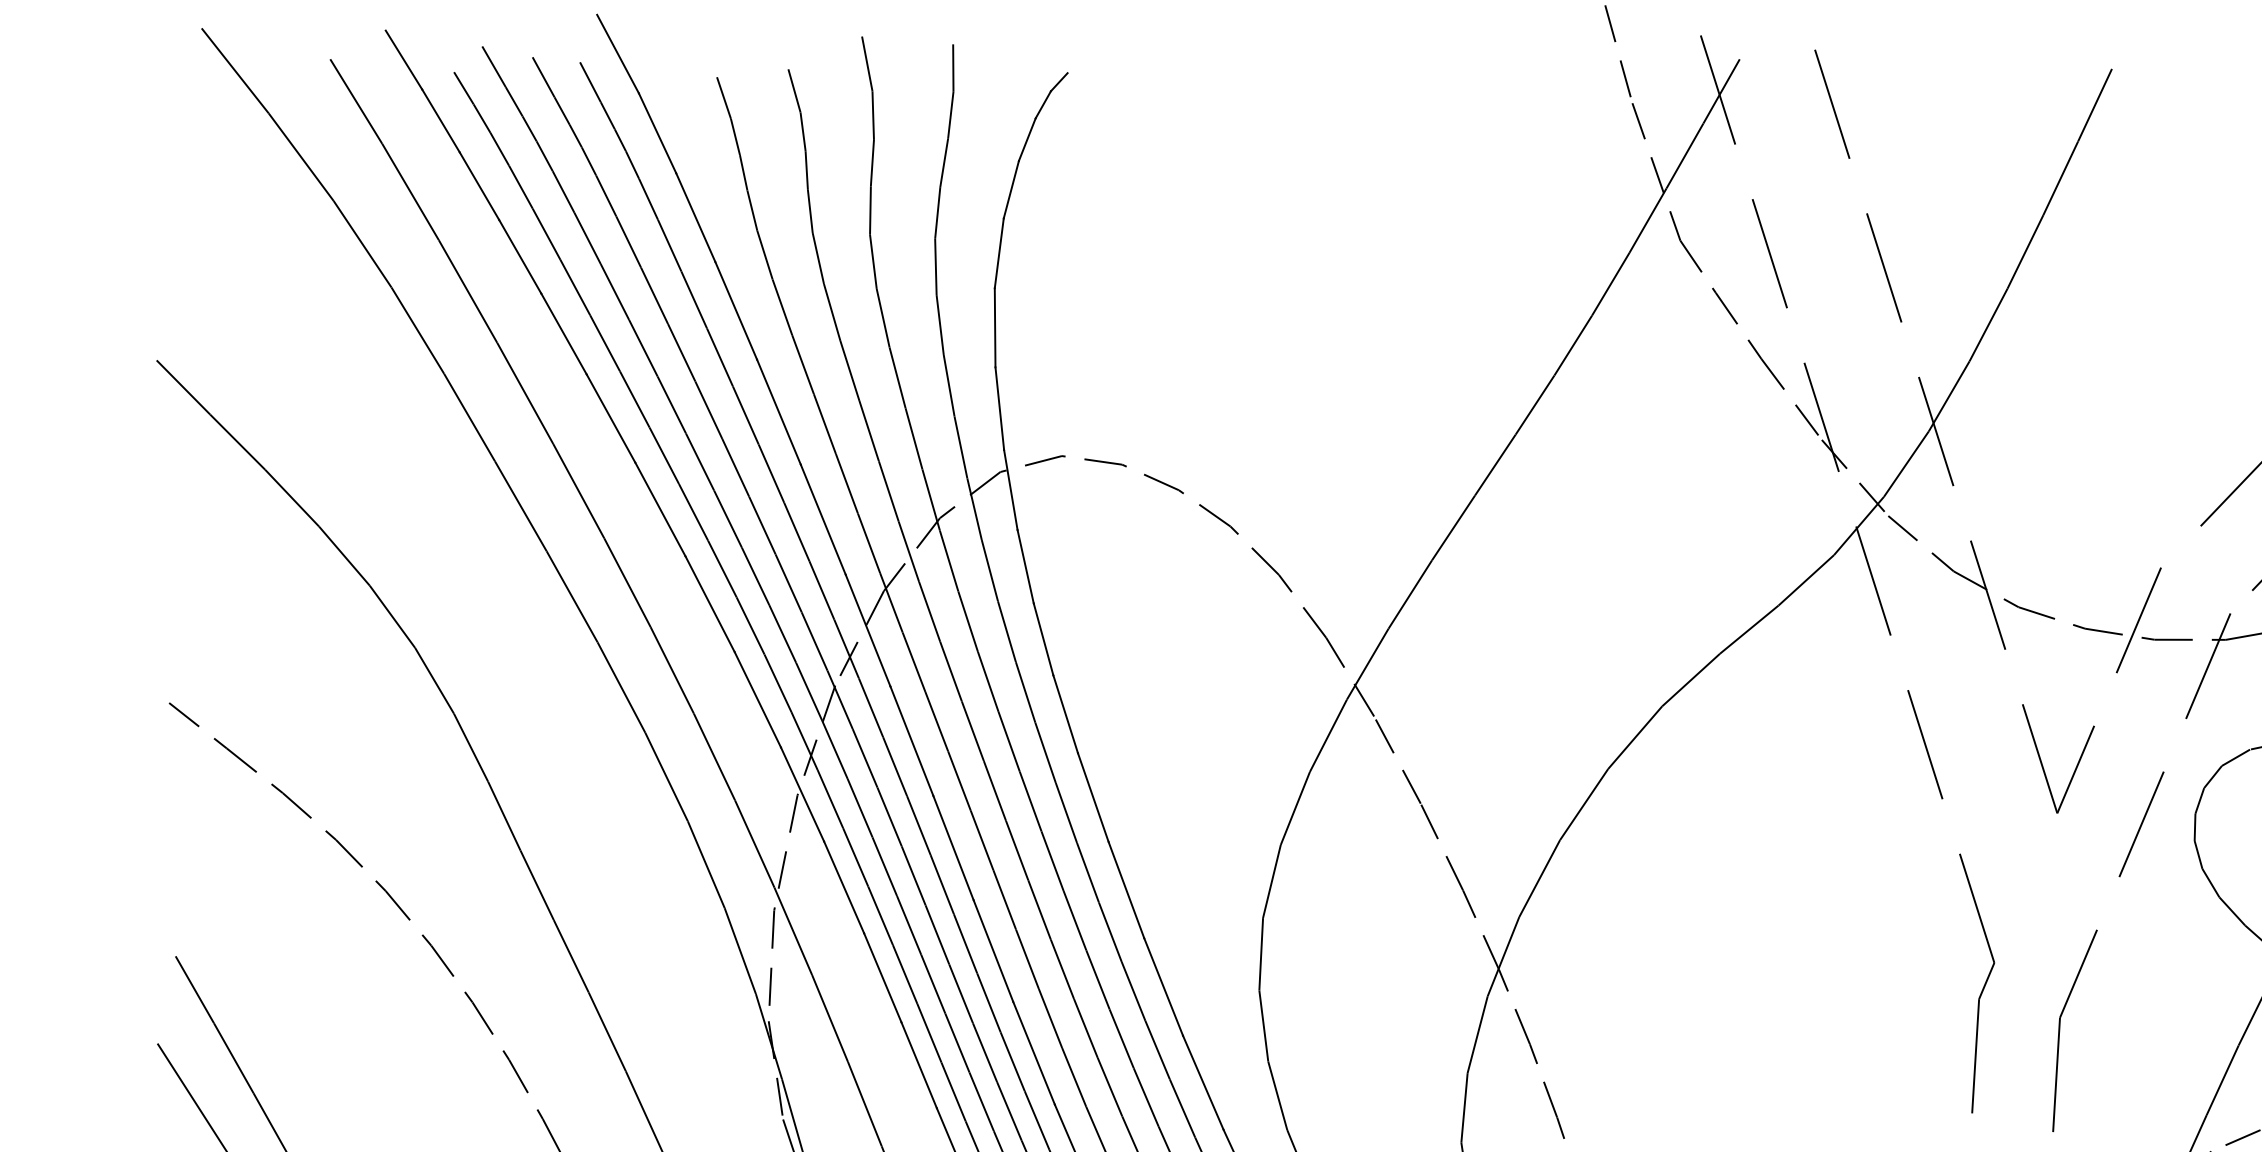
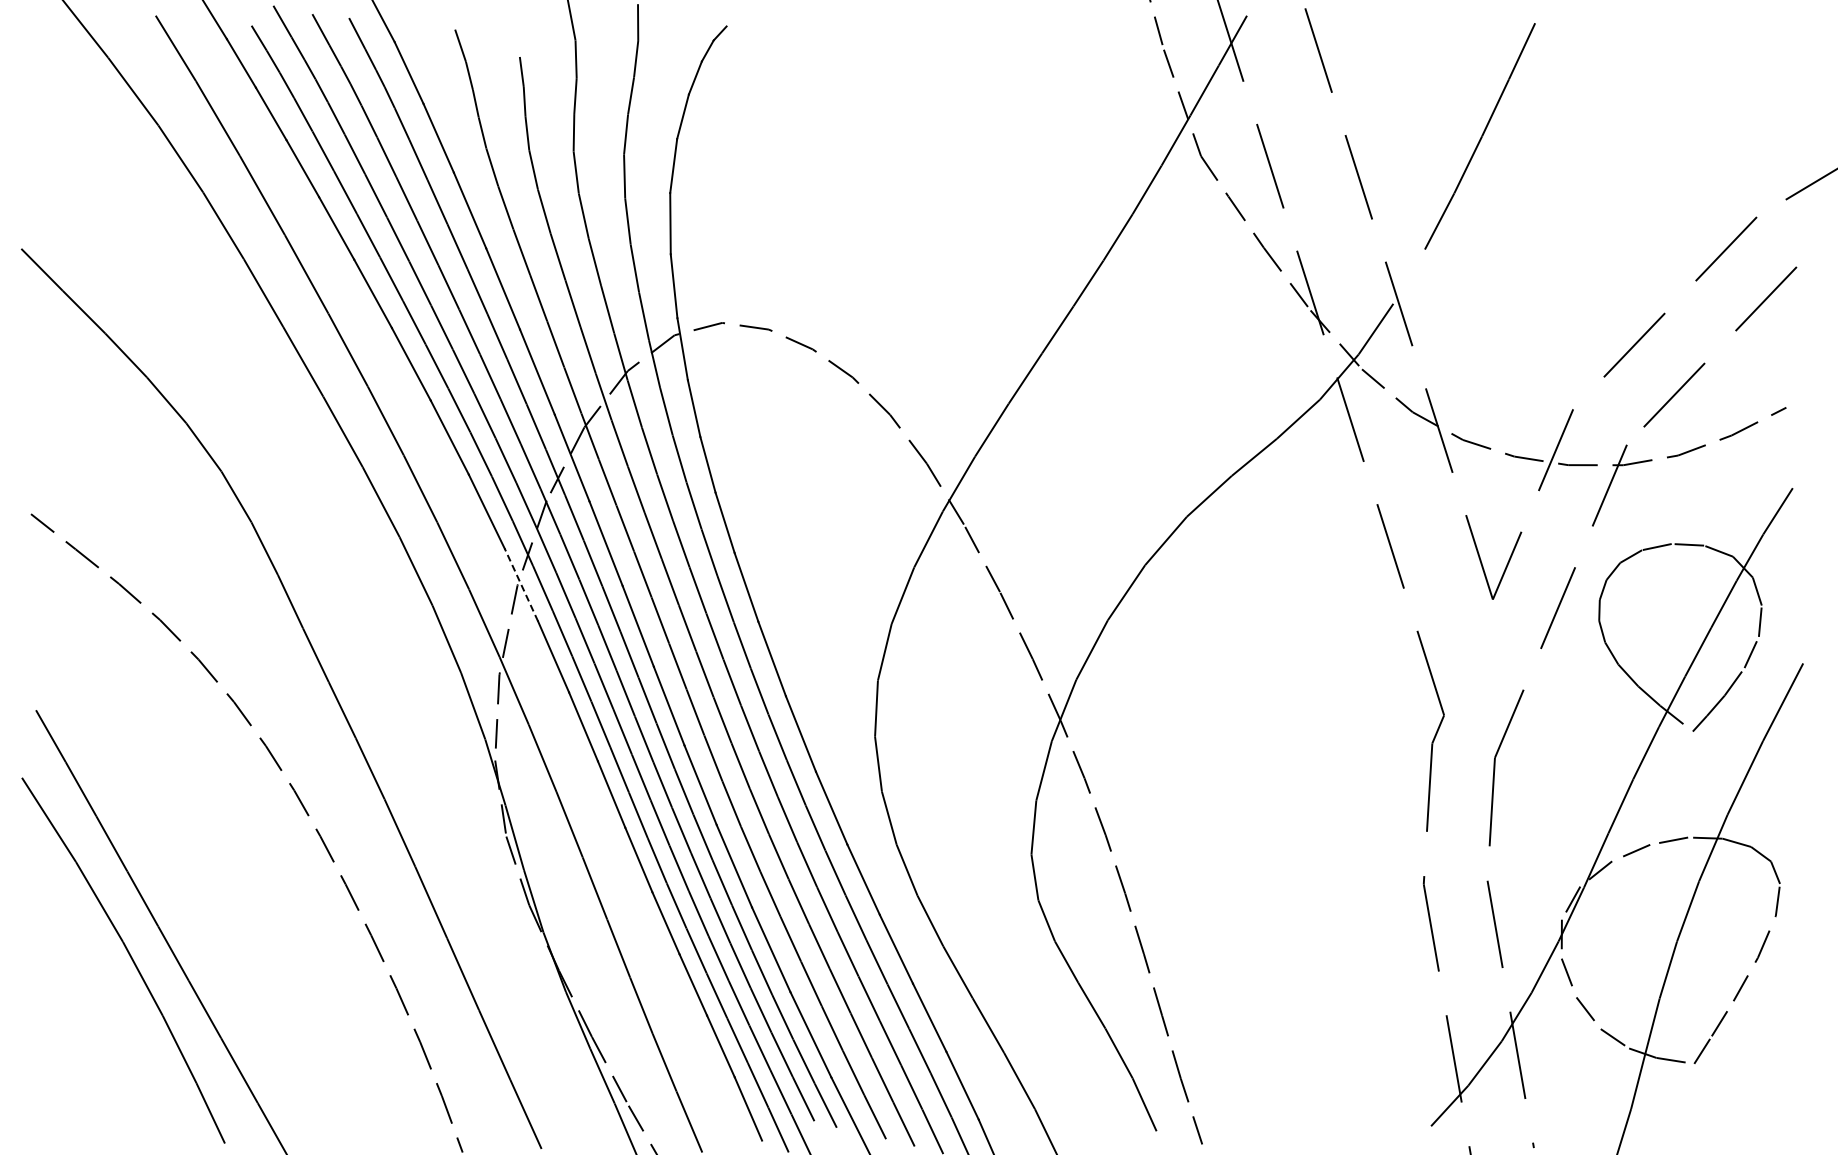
line: (793, 89) -> (514, 39), removed
line: (1948, 396) -> (1408, 276), removed
line: (802, 793) -> (521, 584), solid -> dashed

